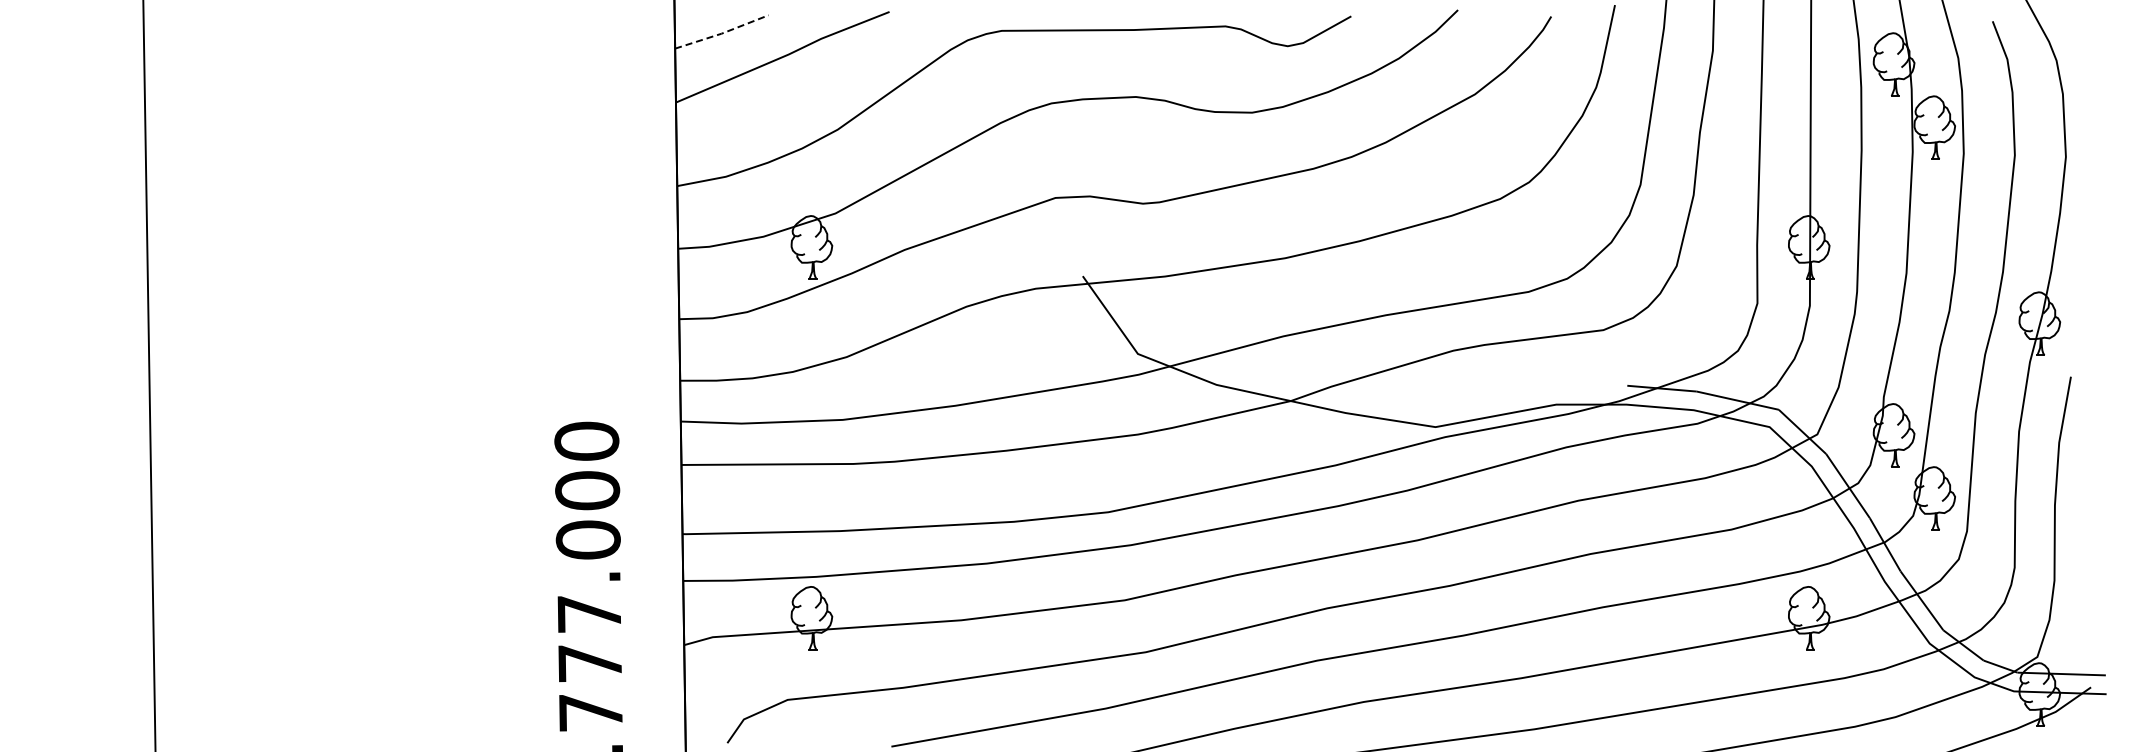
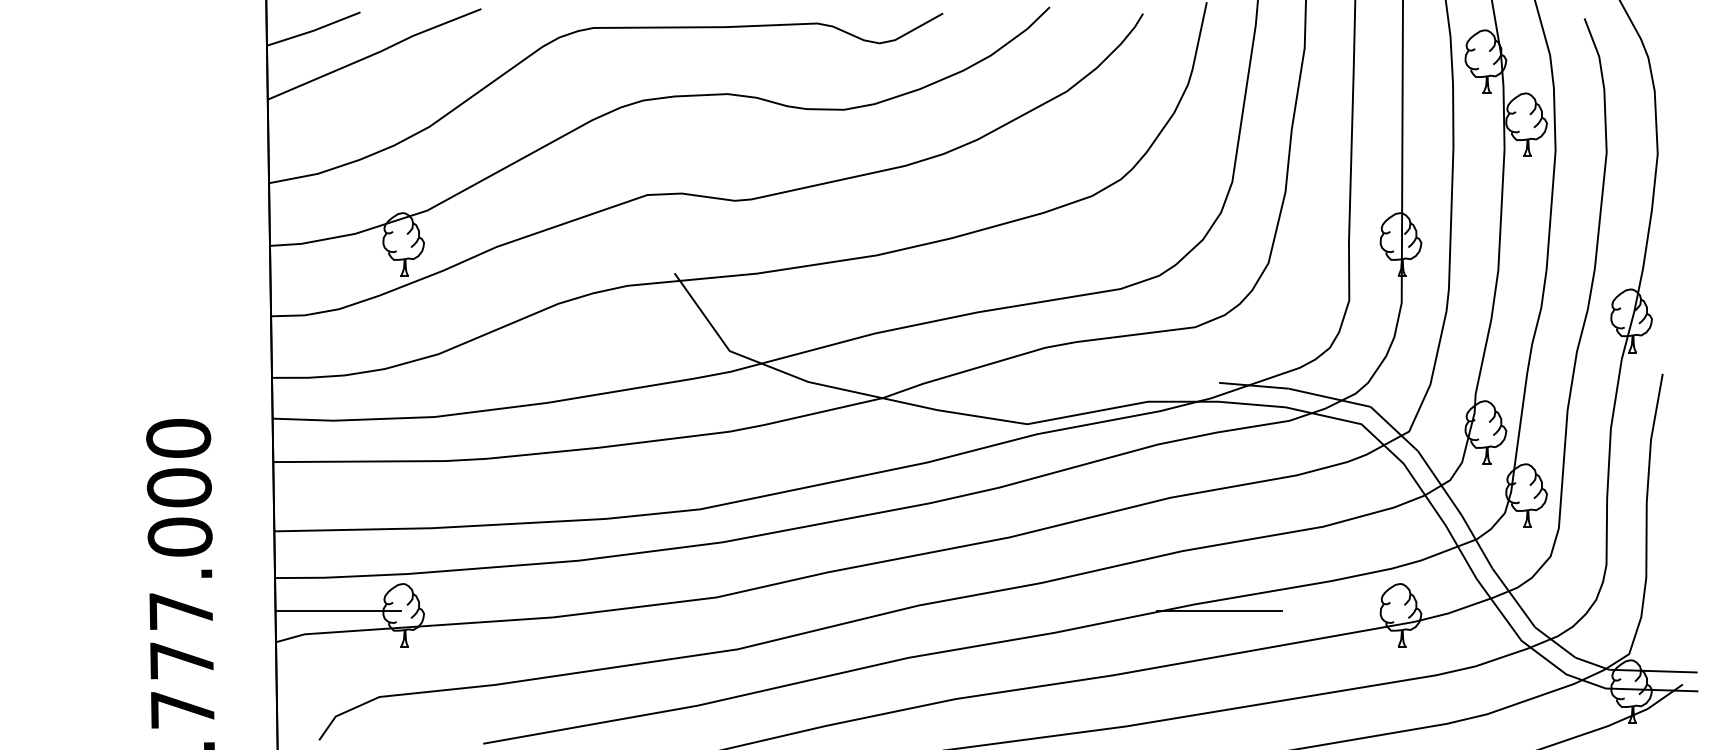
line: (722, 33) -> (314, 30), dashed -> solid
line: (746, 613) -> (338, 610), added
line: (1627, 613) -> (1219, 610), added

